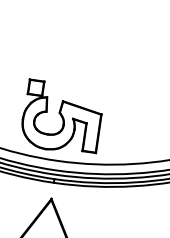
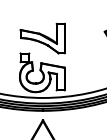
part: (70, 59) -> (42, 38), added

